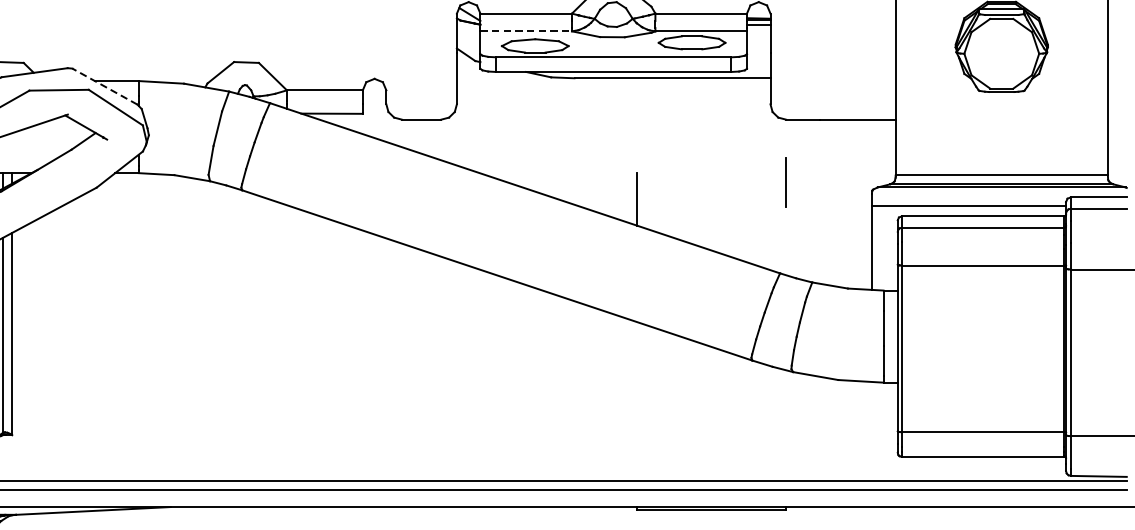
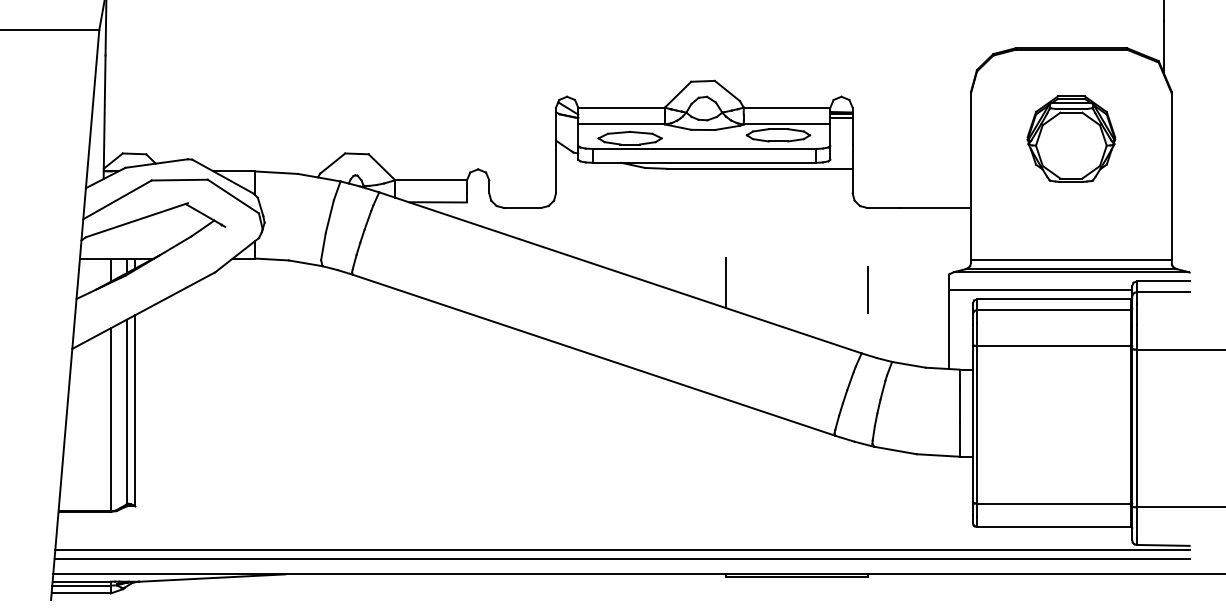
line: (527, 31) -> (622, 124), dashed -> solid
line: (104, 86) -> (222, 176), dashed -> solid
line: (786, 182) -> (867, 289), moved

